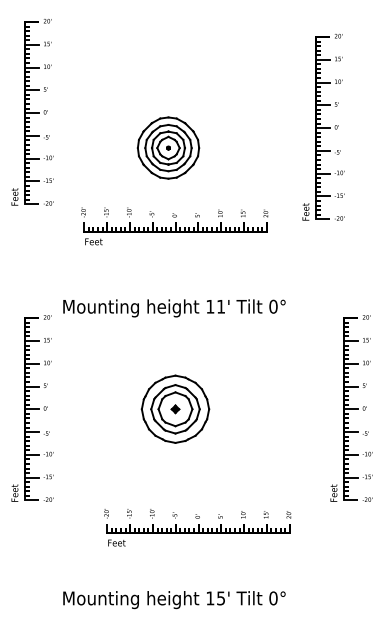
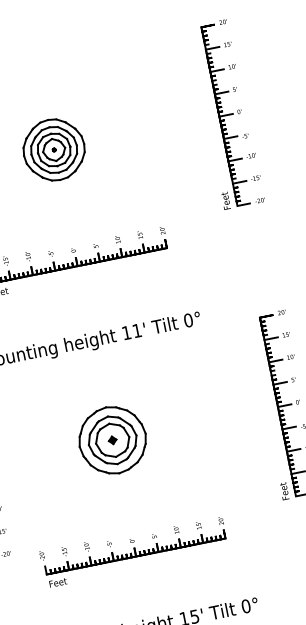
part: (323, 127) -> (226, 114), moved
part: (168, 147) -> (54, 149), moved
part: (197, 527) -> (134, 551), moved

